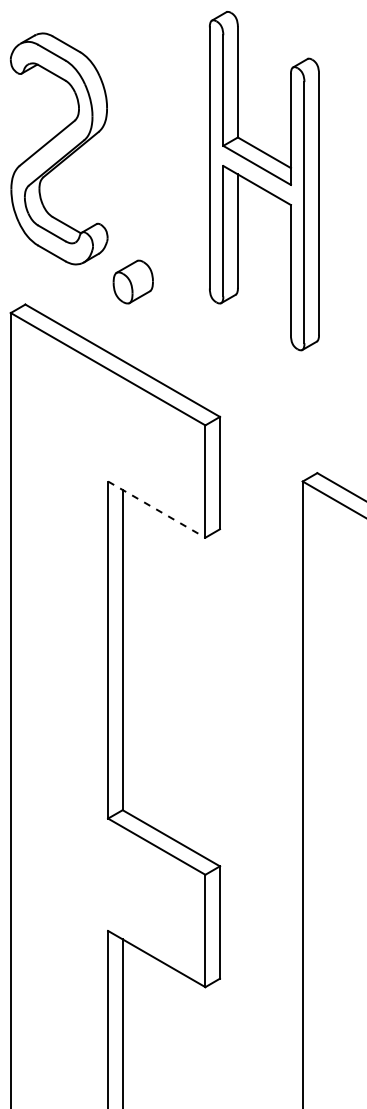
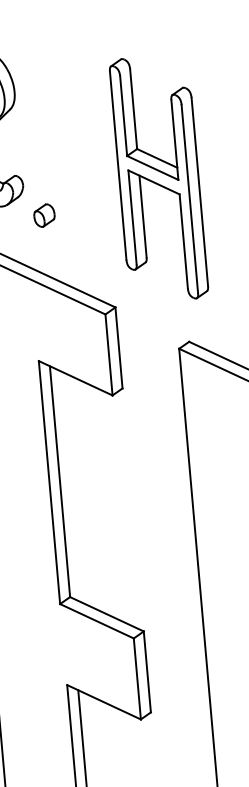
part: (264, 181) -> (159, 179), moved
part: (133, 281) -> (44, 215), size x0.71
line: (157, 509) -> (76, 378), dashed -> solid

